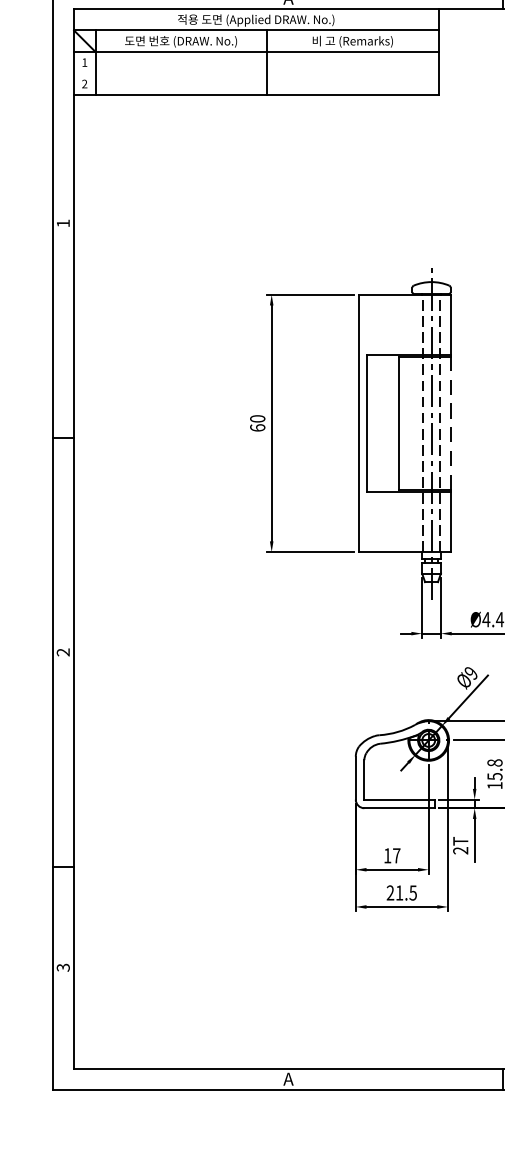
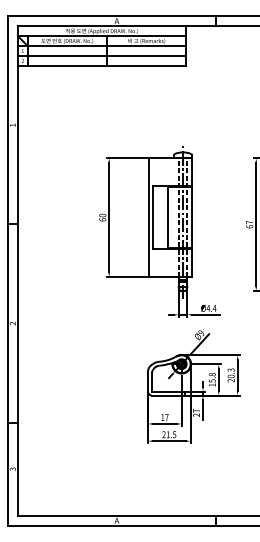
line: (255, 72) -> (101, 55), added
line: (449, 423) -> (191, 217), dashed -> solid

